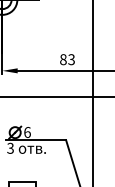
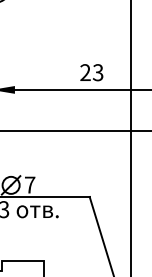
text: (63, 59) -> (85, 72), 83 -> 23
text: (27, 132) -> (30, 185), 6 -> 7

